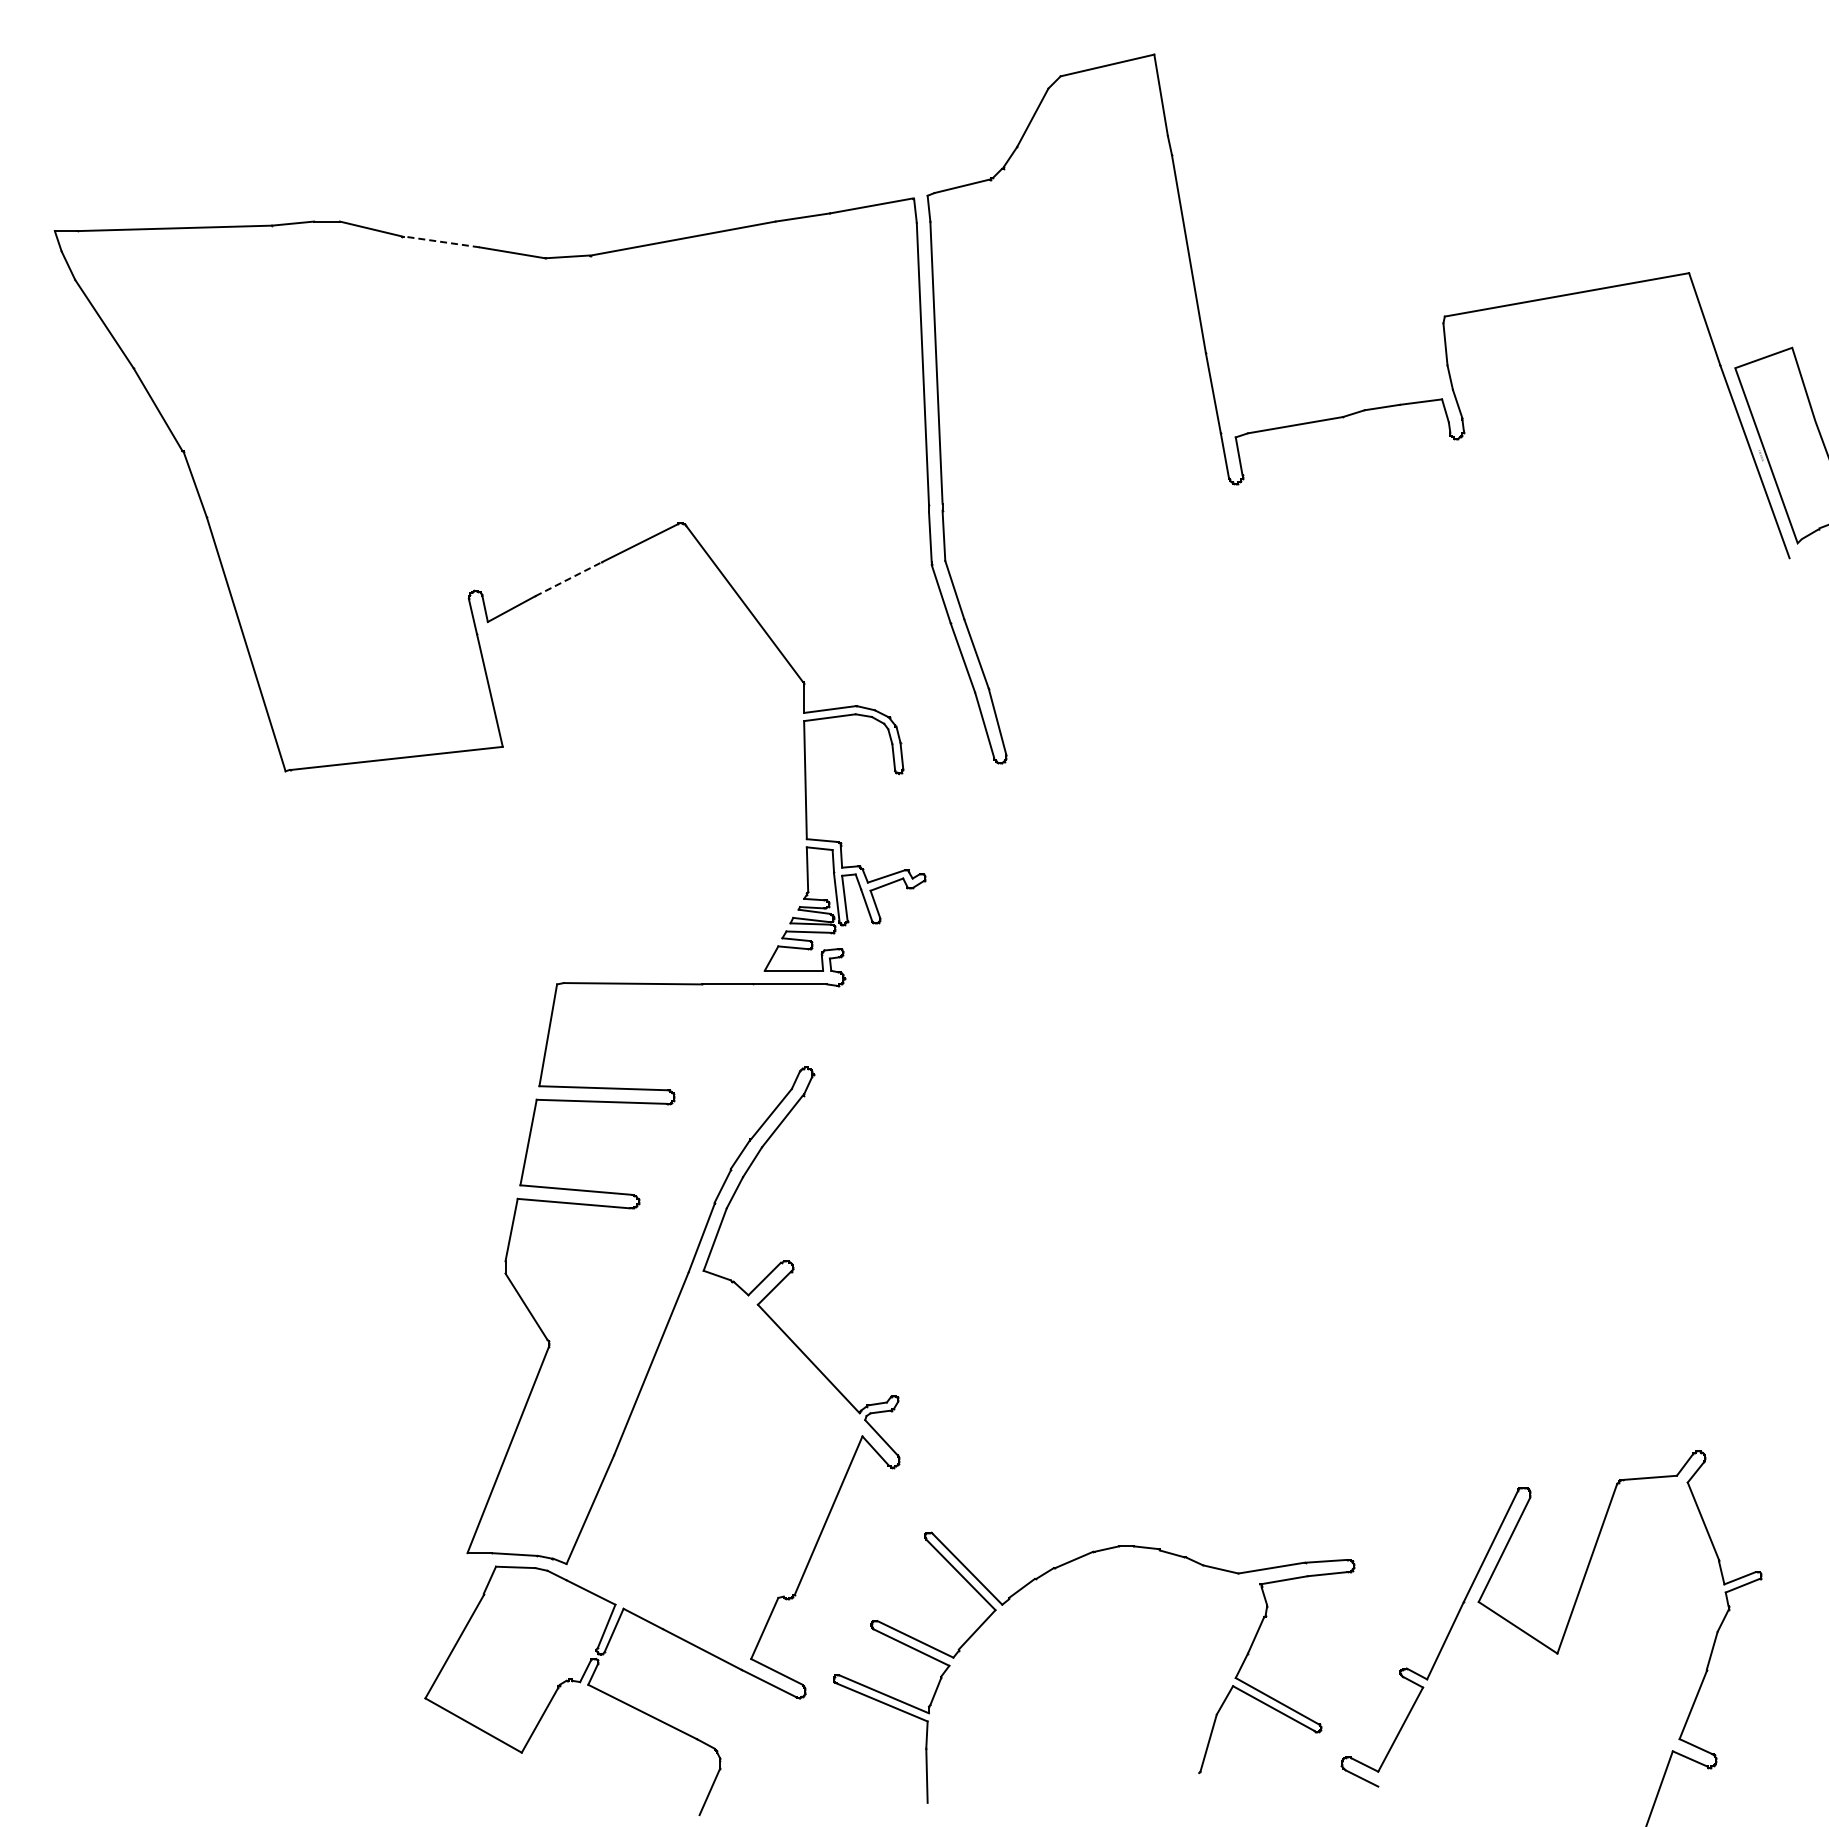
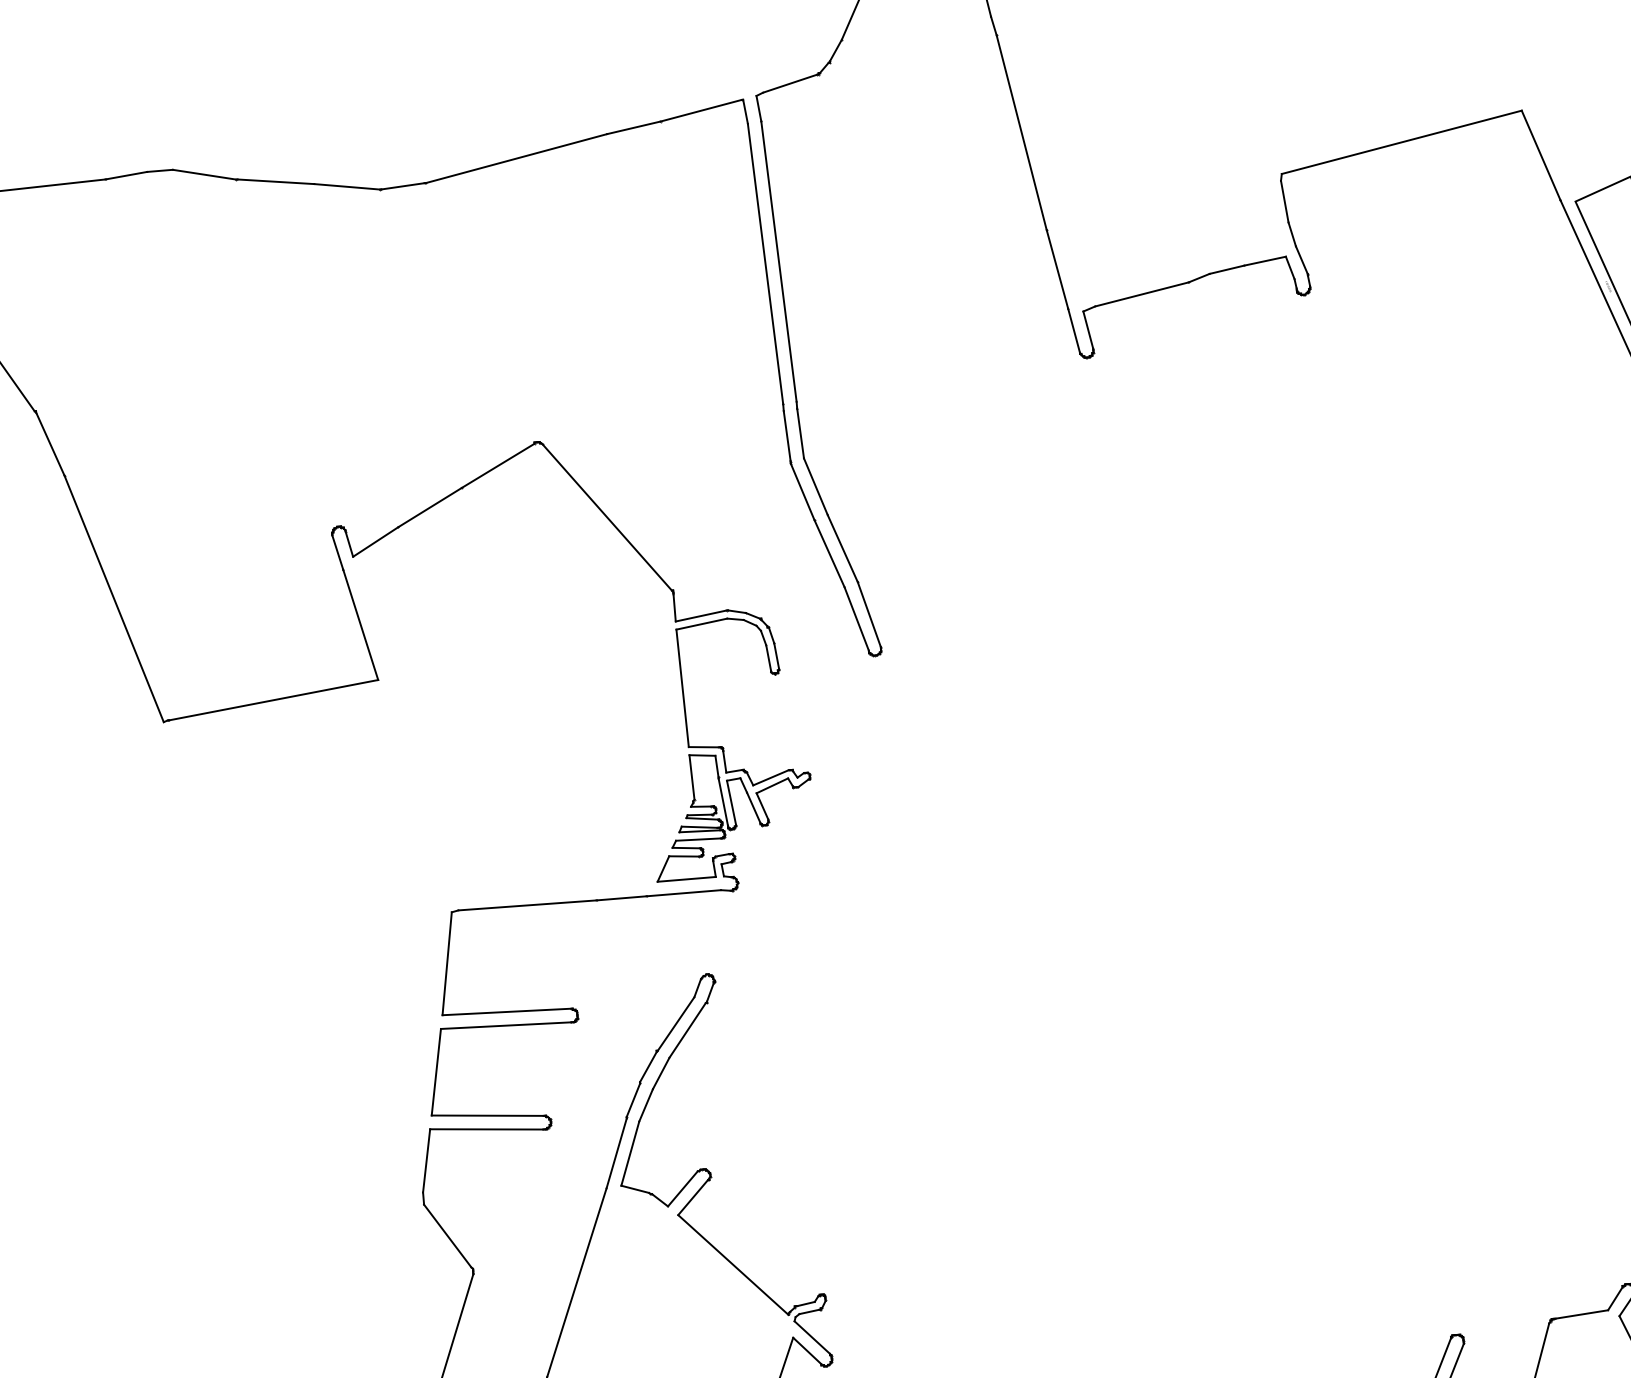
line: (441, 241) -> (275, 181), dashed -> solid
line: (569, 579) -> (430, 507), dashed -> solid

